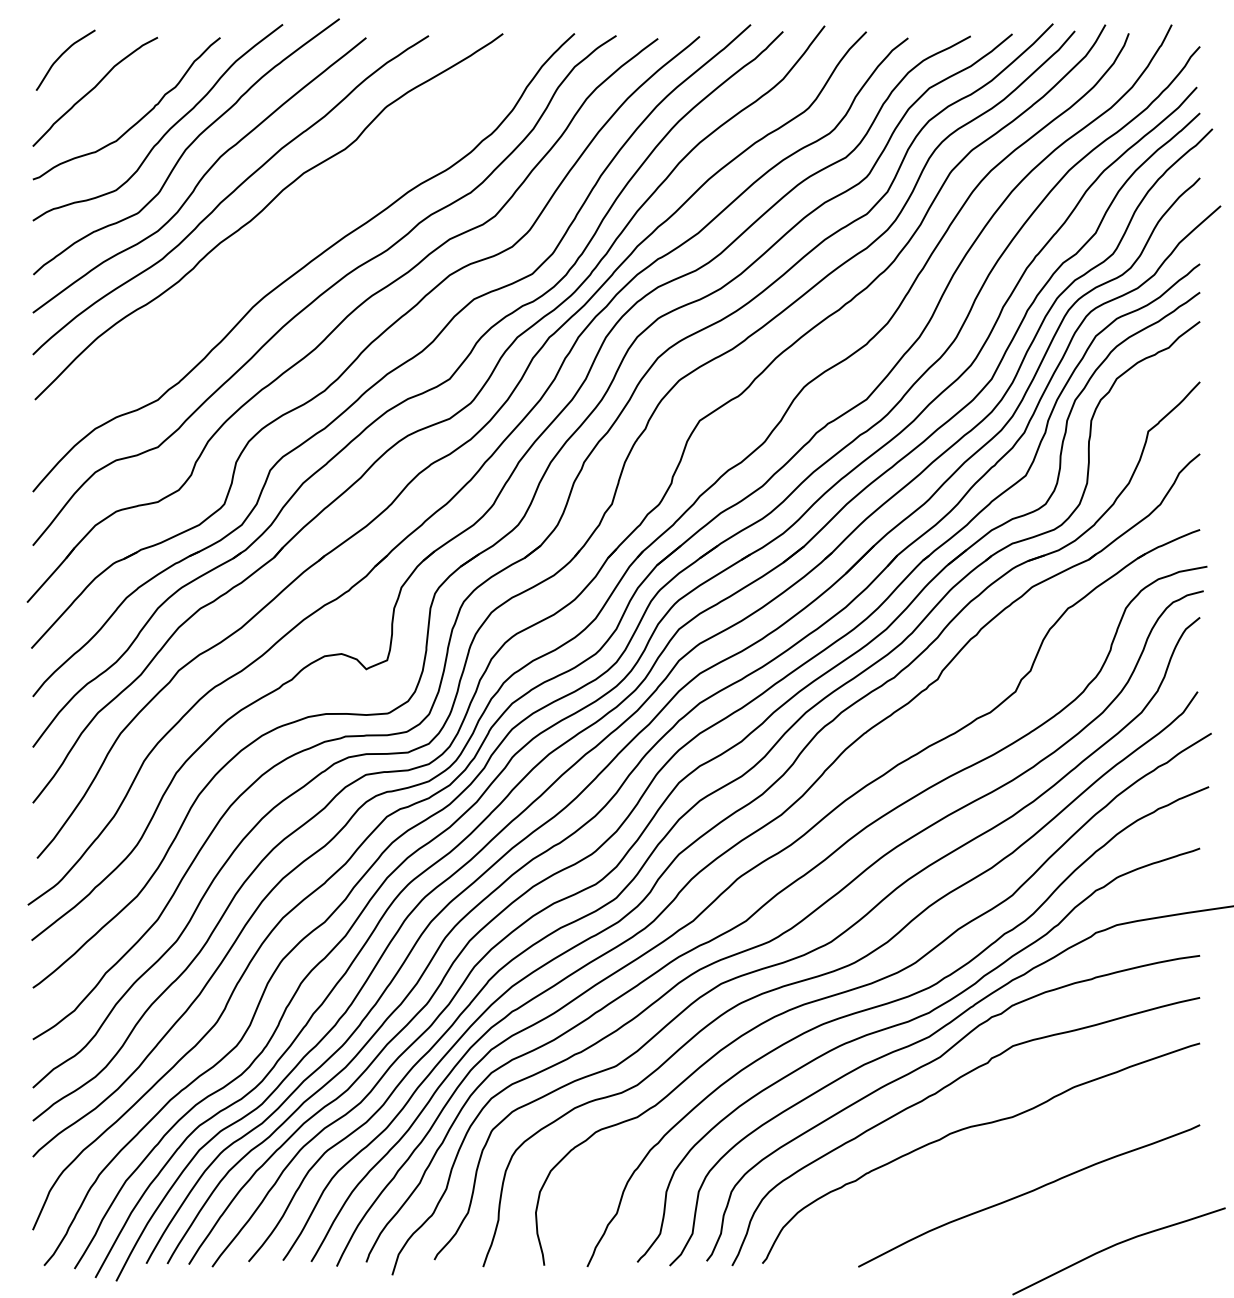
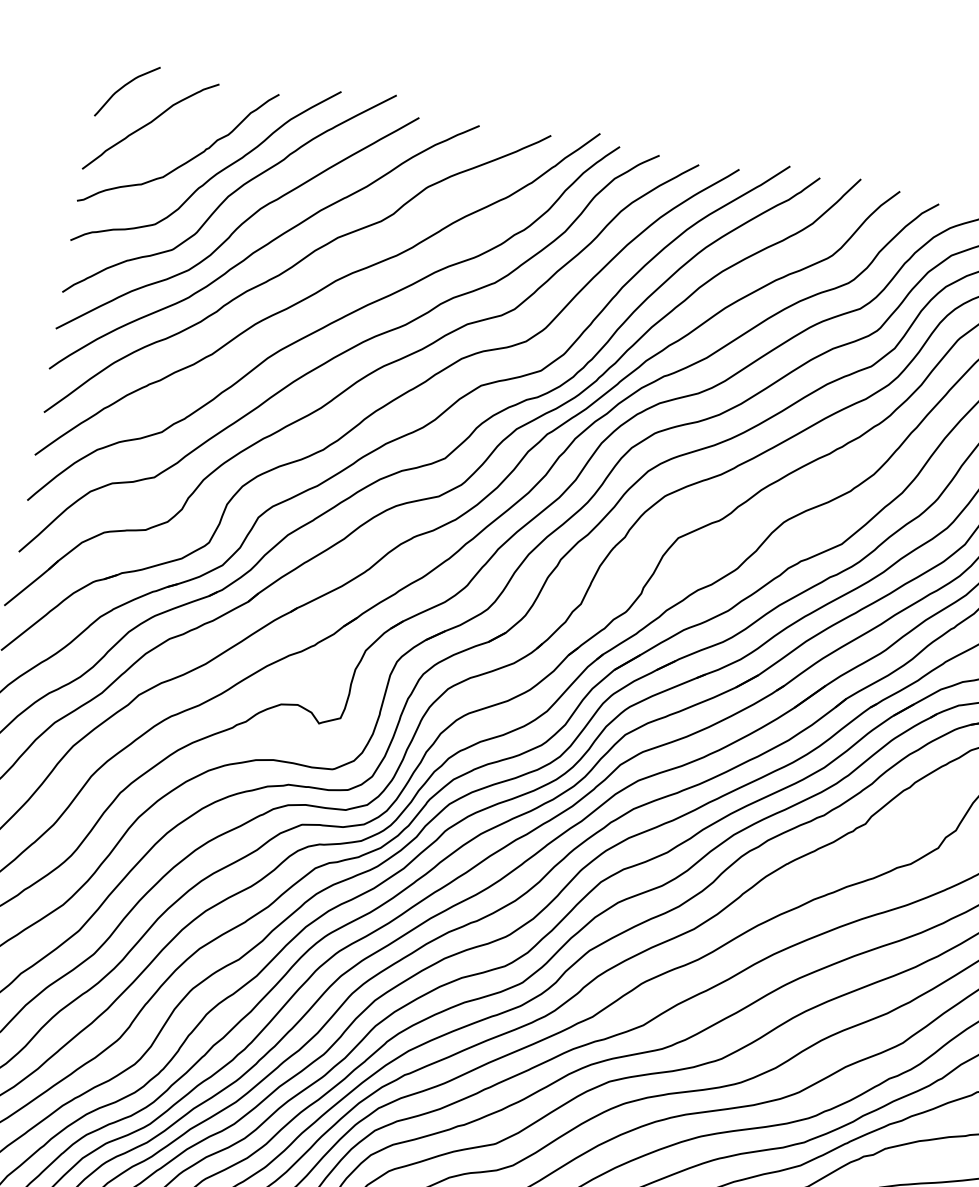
curve: (291, 233) -> (316, 293), added

